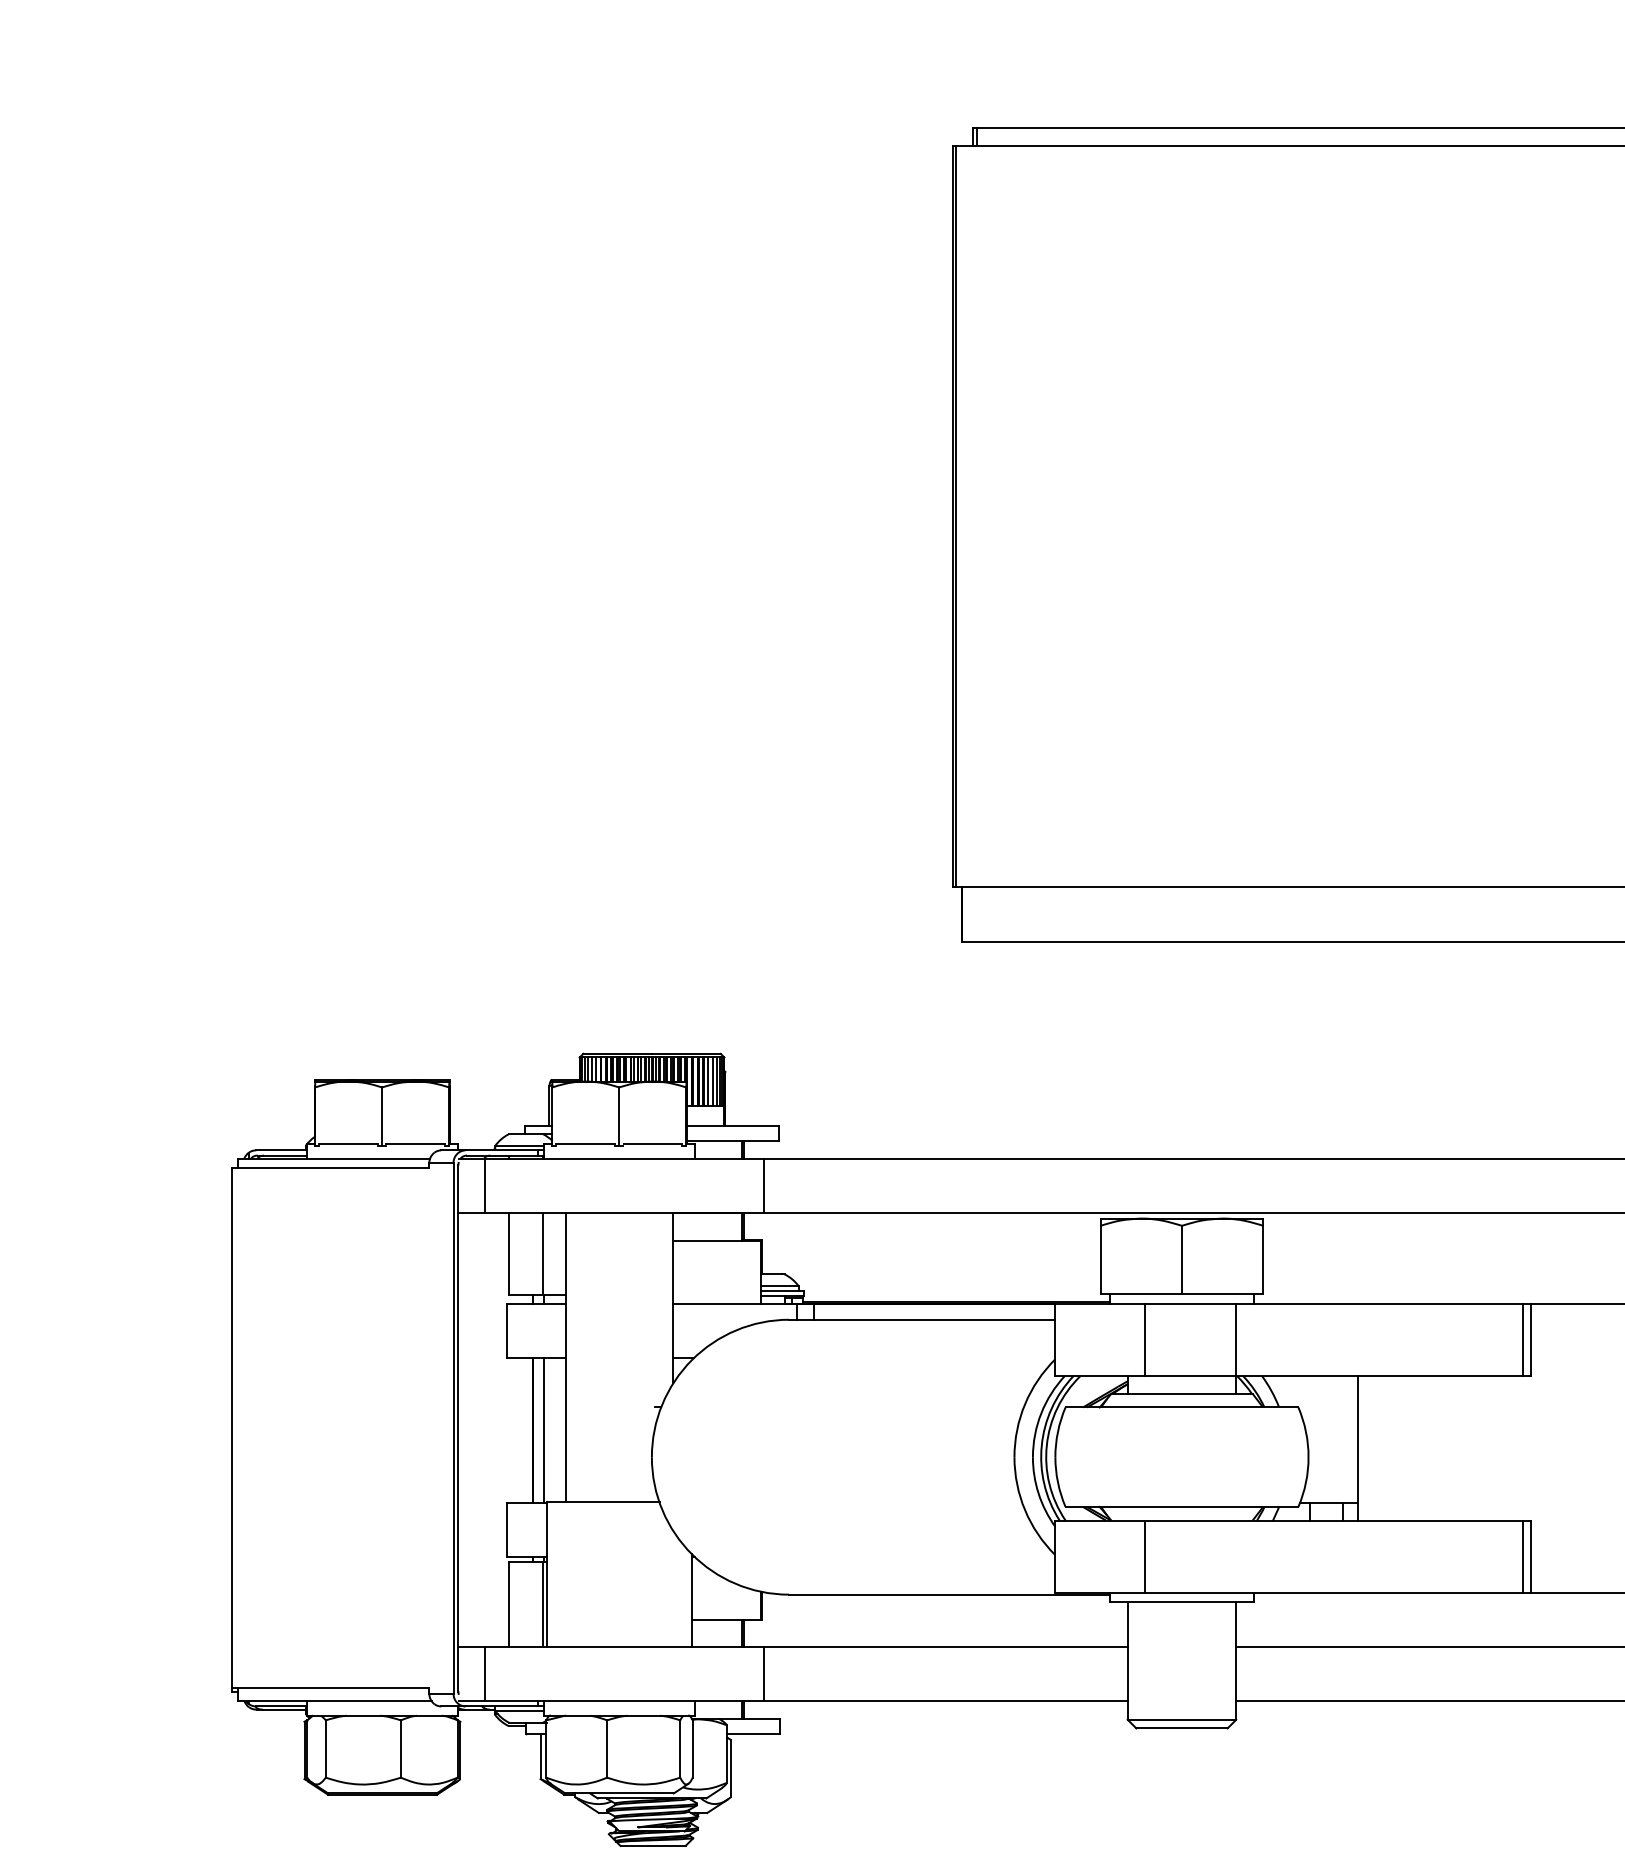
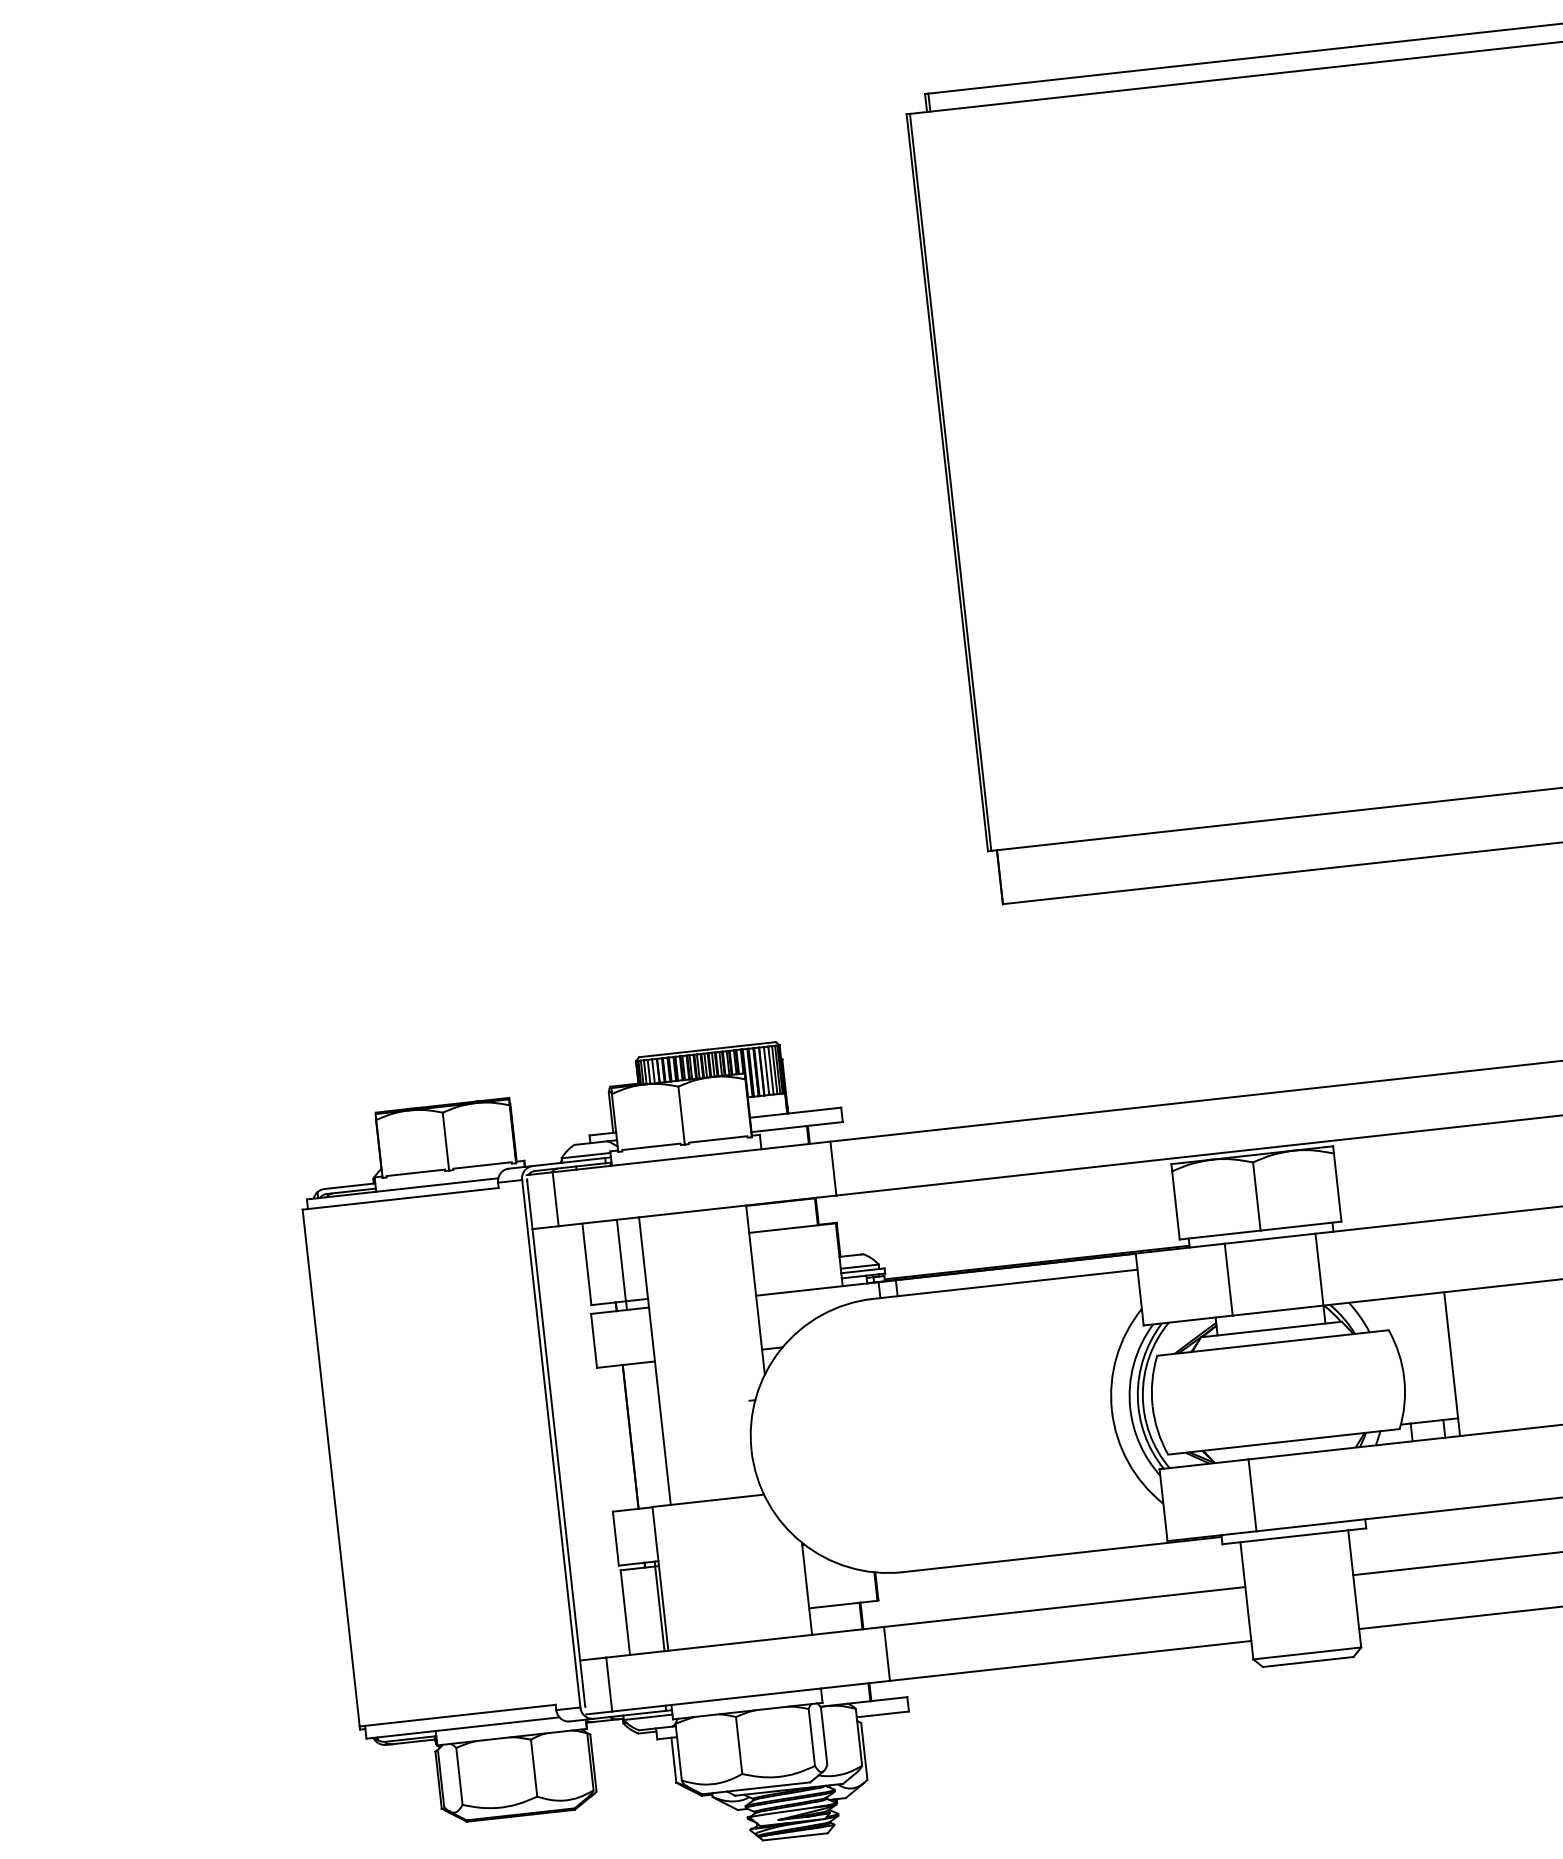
line: (543, 1430) -> (640, 1435), removed

